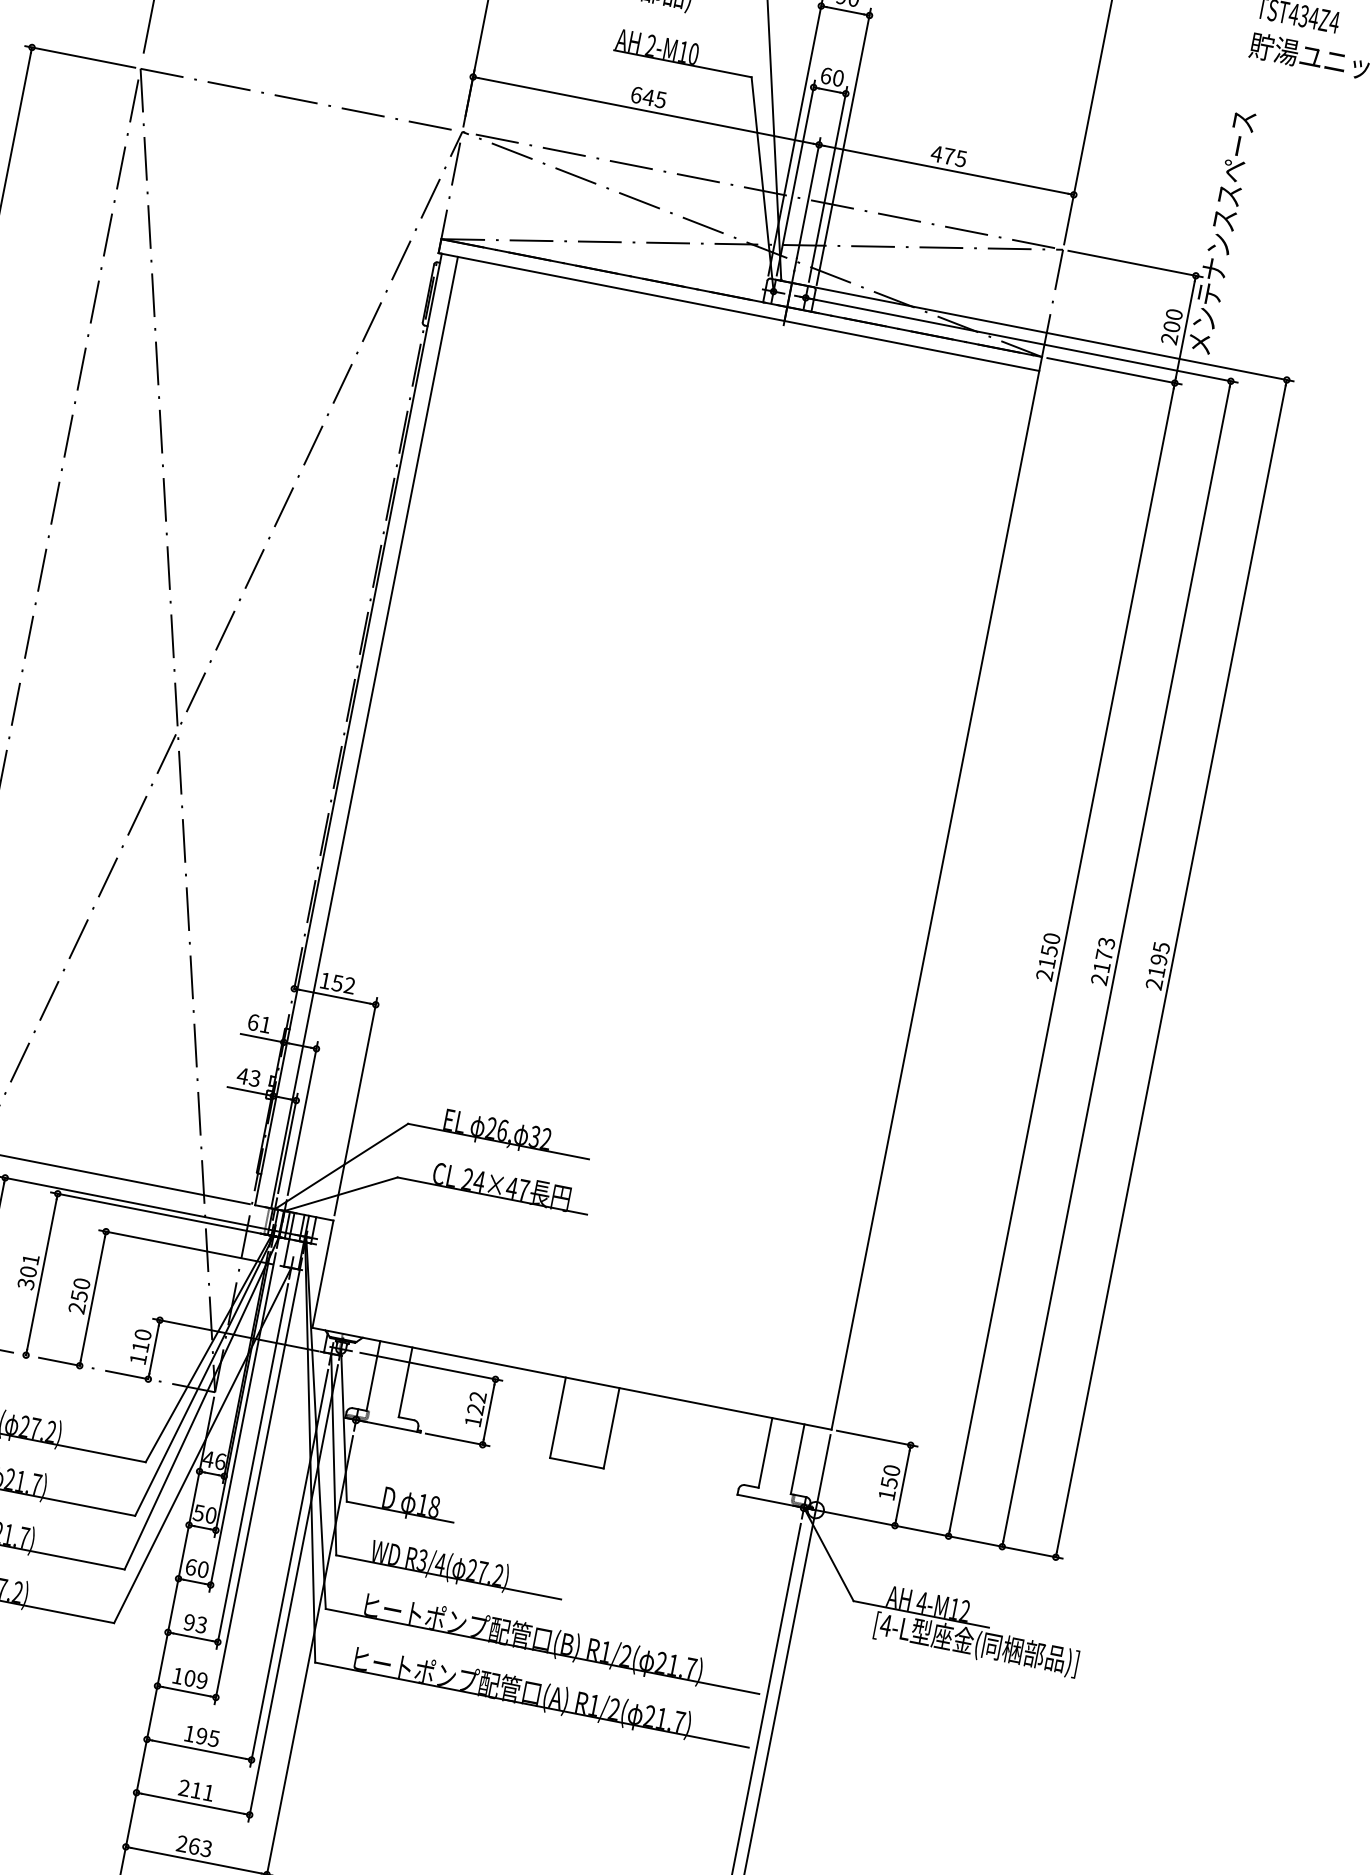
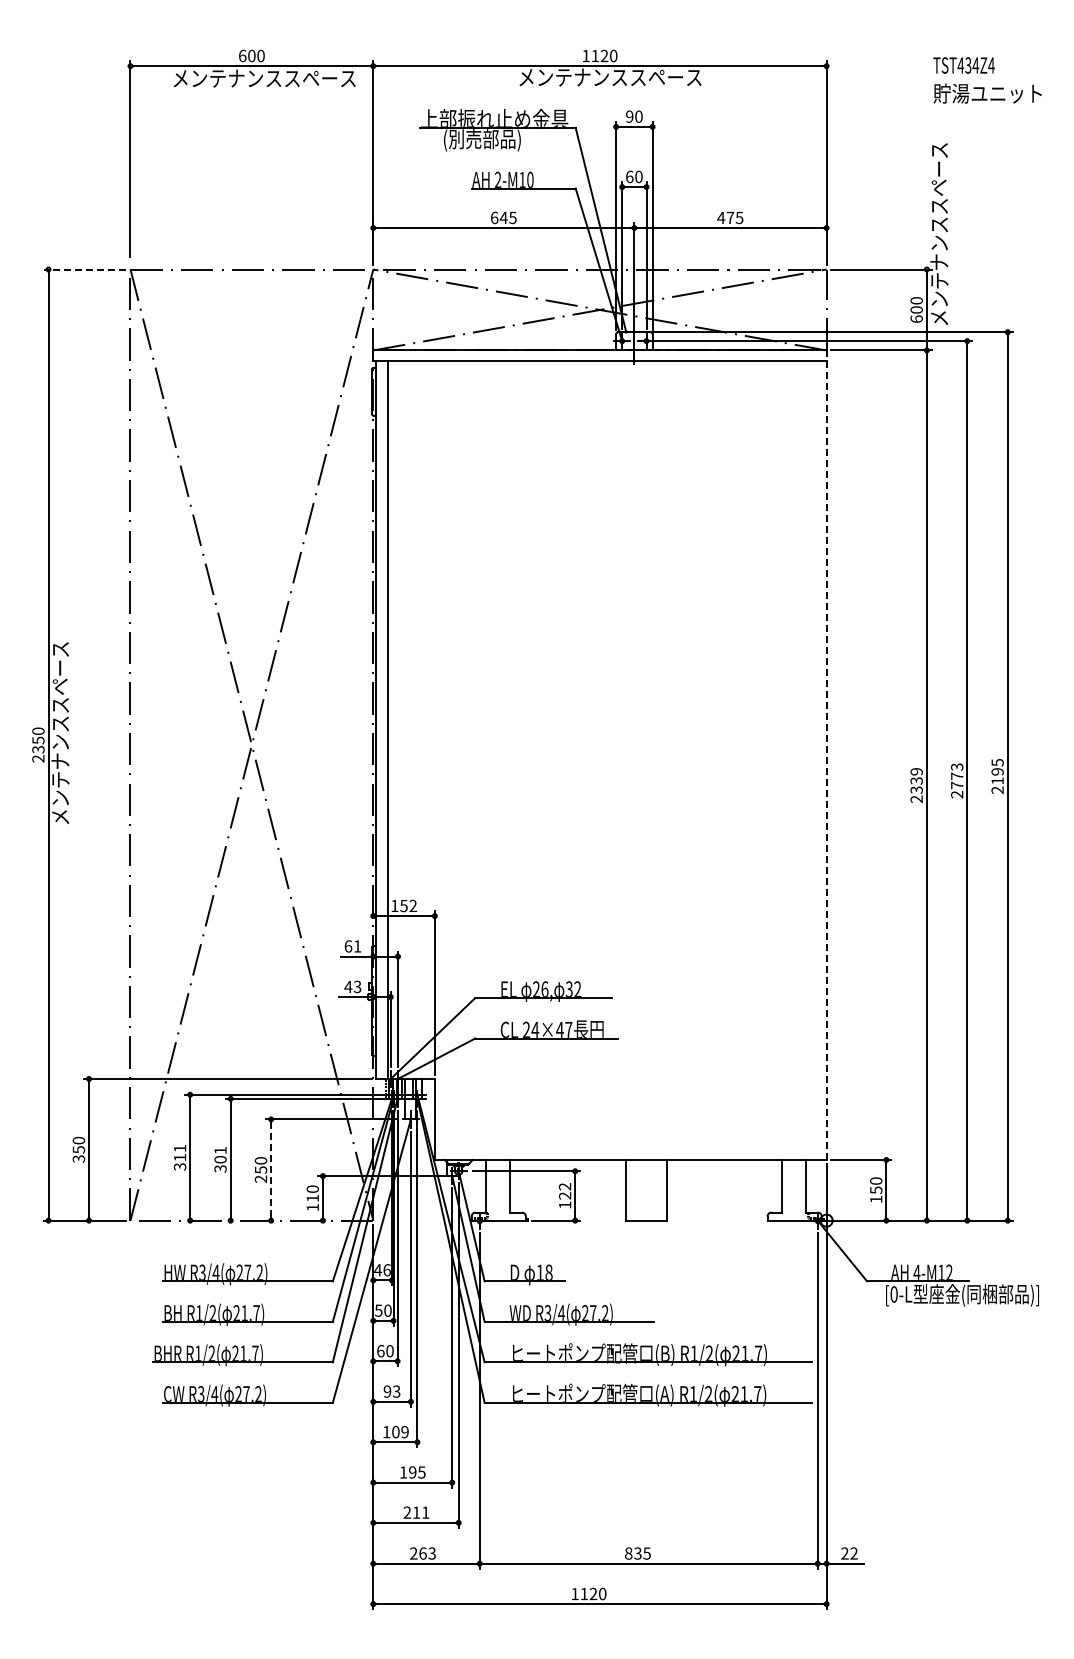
line: (79, 56) -> (84, 269), solid -> dashed
text: (1169, 338) -> (916, 318), 200 -> 600
line: (936, 893) -> (826, 755), solid -> dashed
text: (1049, 950) -> (916, 780), 2150 -> 2339
text: (1102, 967) -> (957, 785), 2173 -> 2773
line: (93, 1299) -> (271, 1170), solid -> dashed
text: (886, 1625) -> (894, 1294), [4-L -> [0-L

